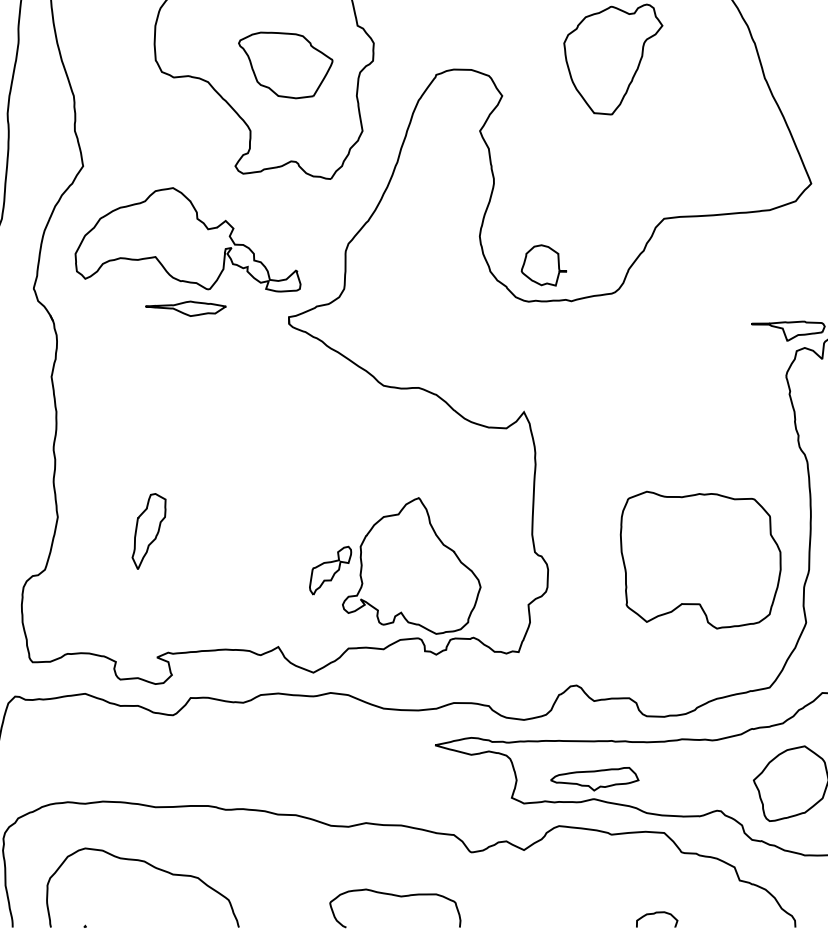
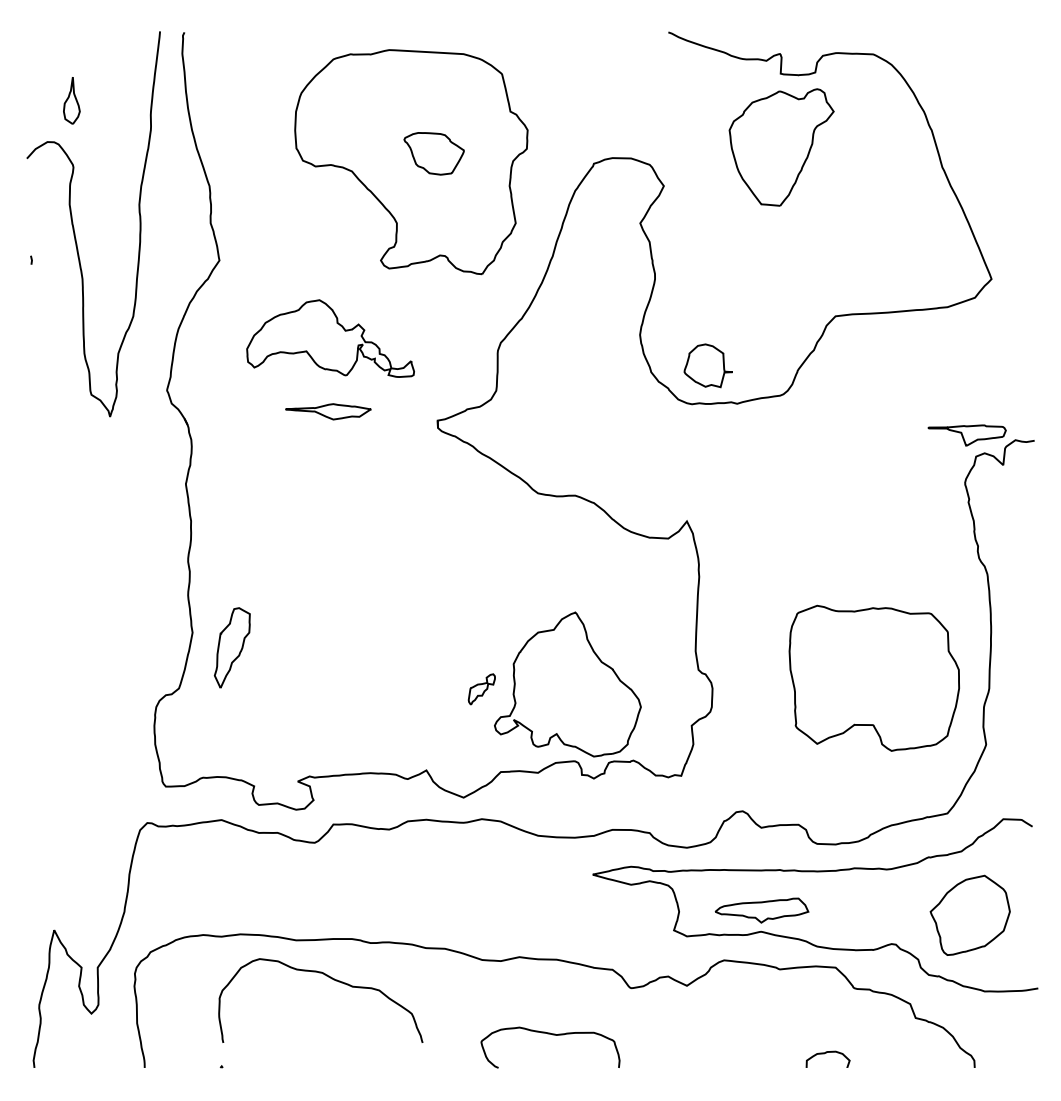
part: (285, 65) -> (433, 153), size x0.6
part: (187, 239) -> (330, 338), size x0.7
part: (148, 531) -> (231, 647), moved
part: (330, 570) -> (481, 689), size x0.6
curve: (152, 867) -> (331, 979), moved

